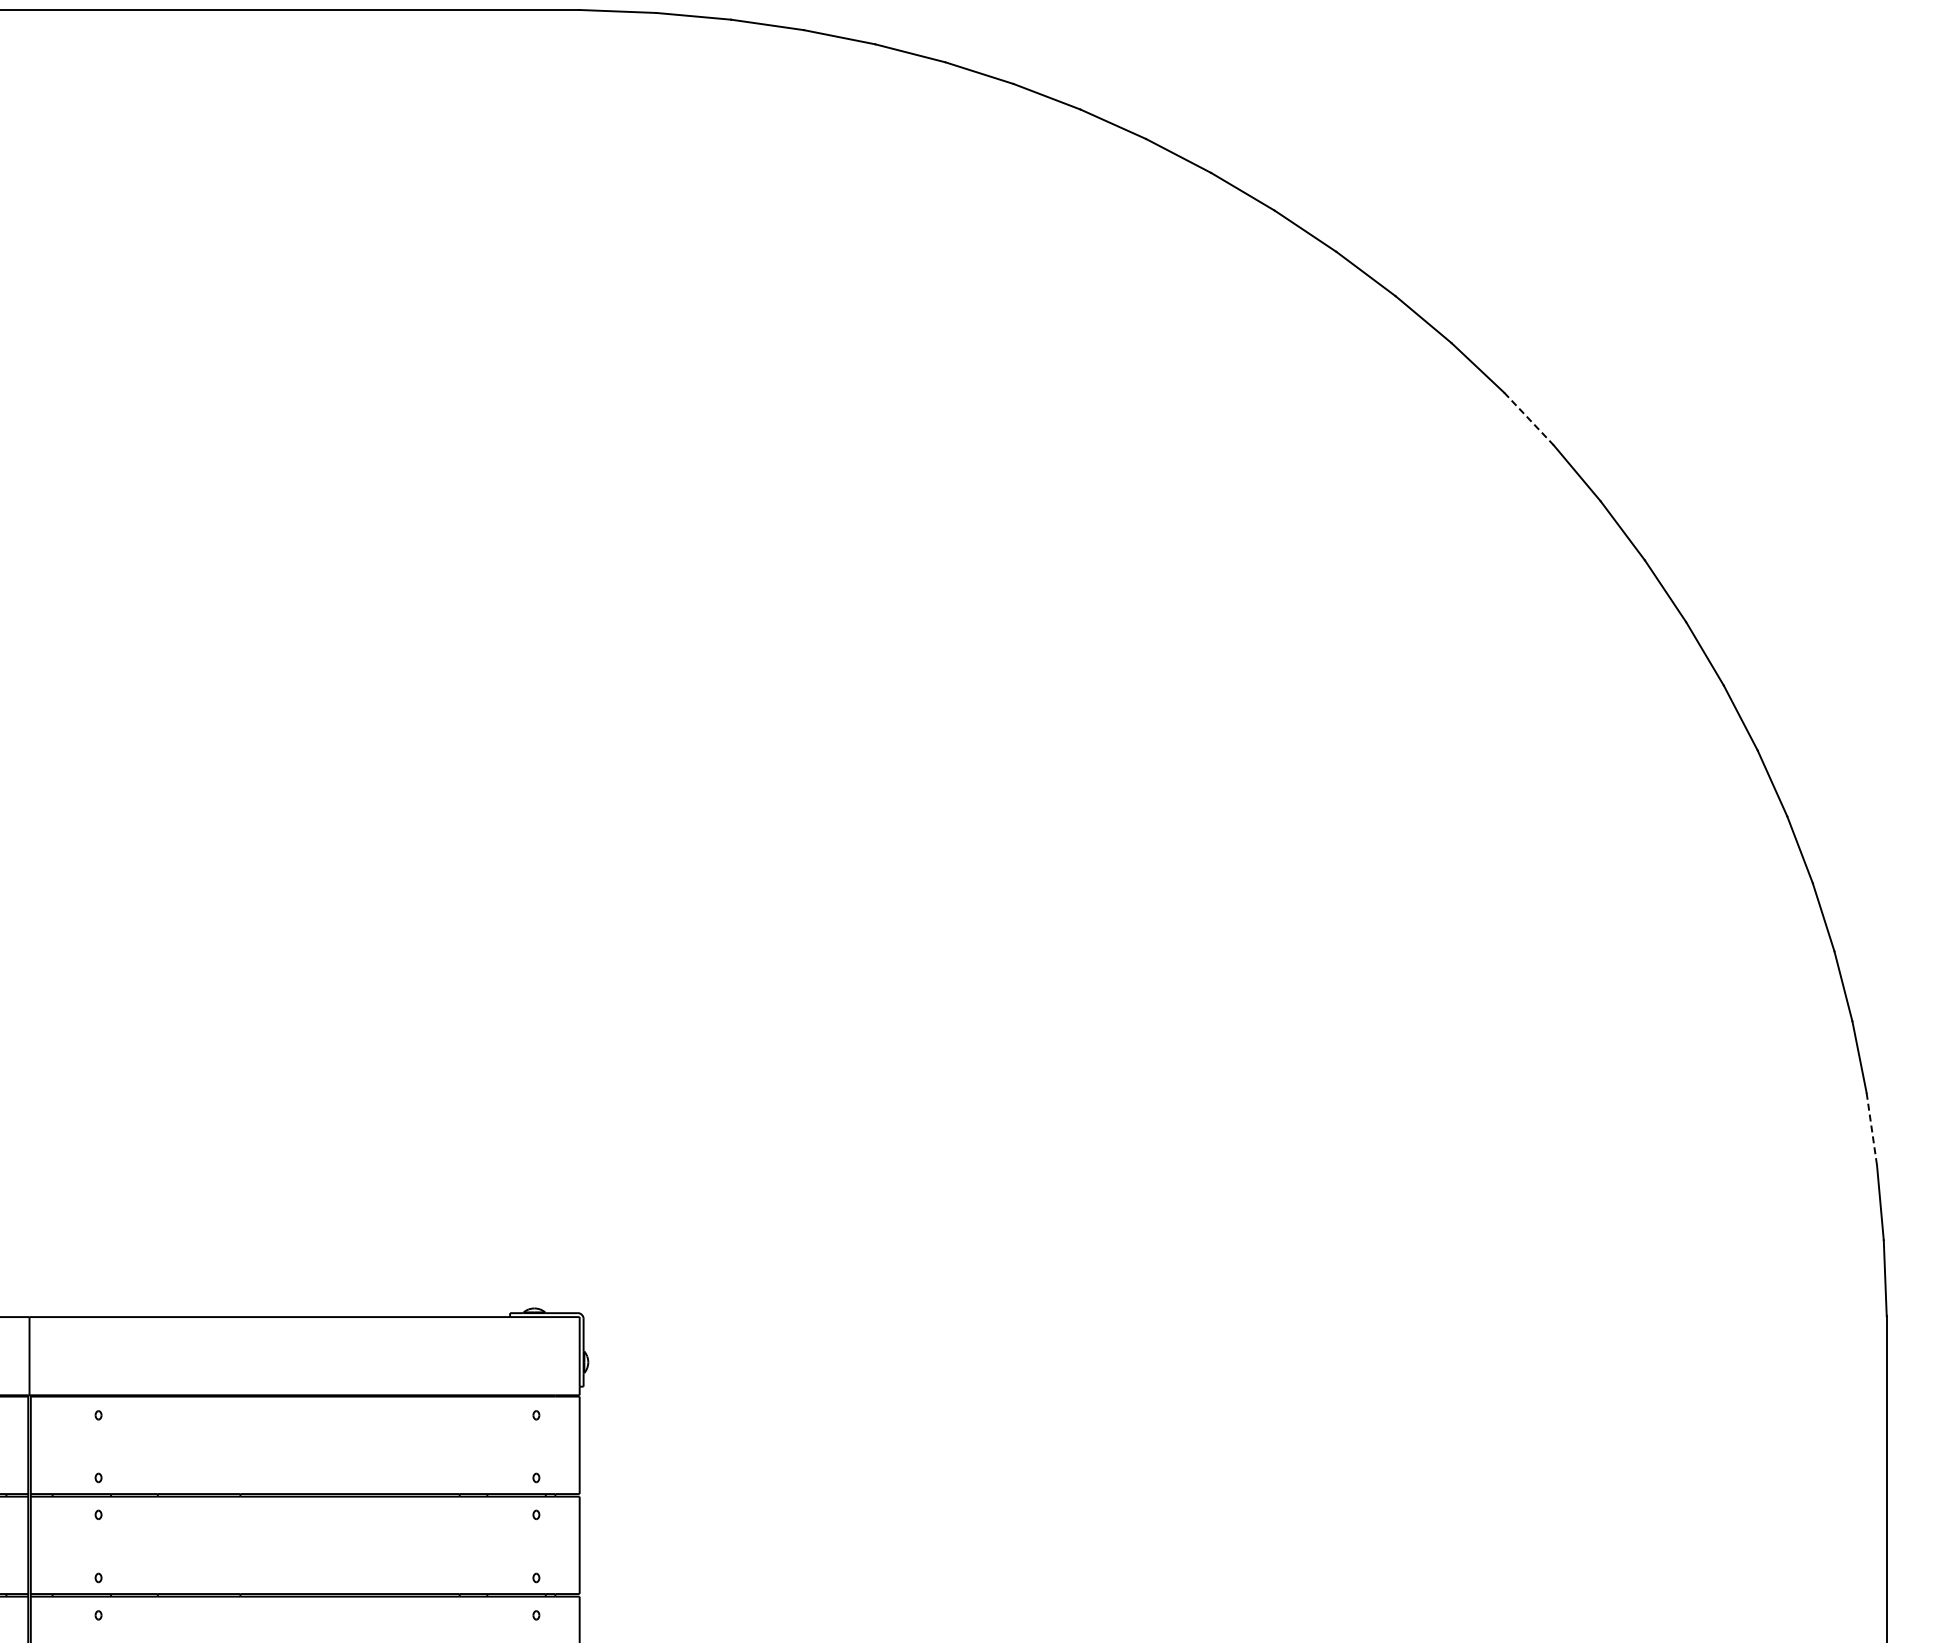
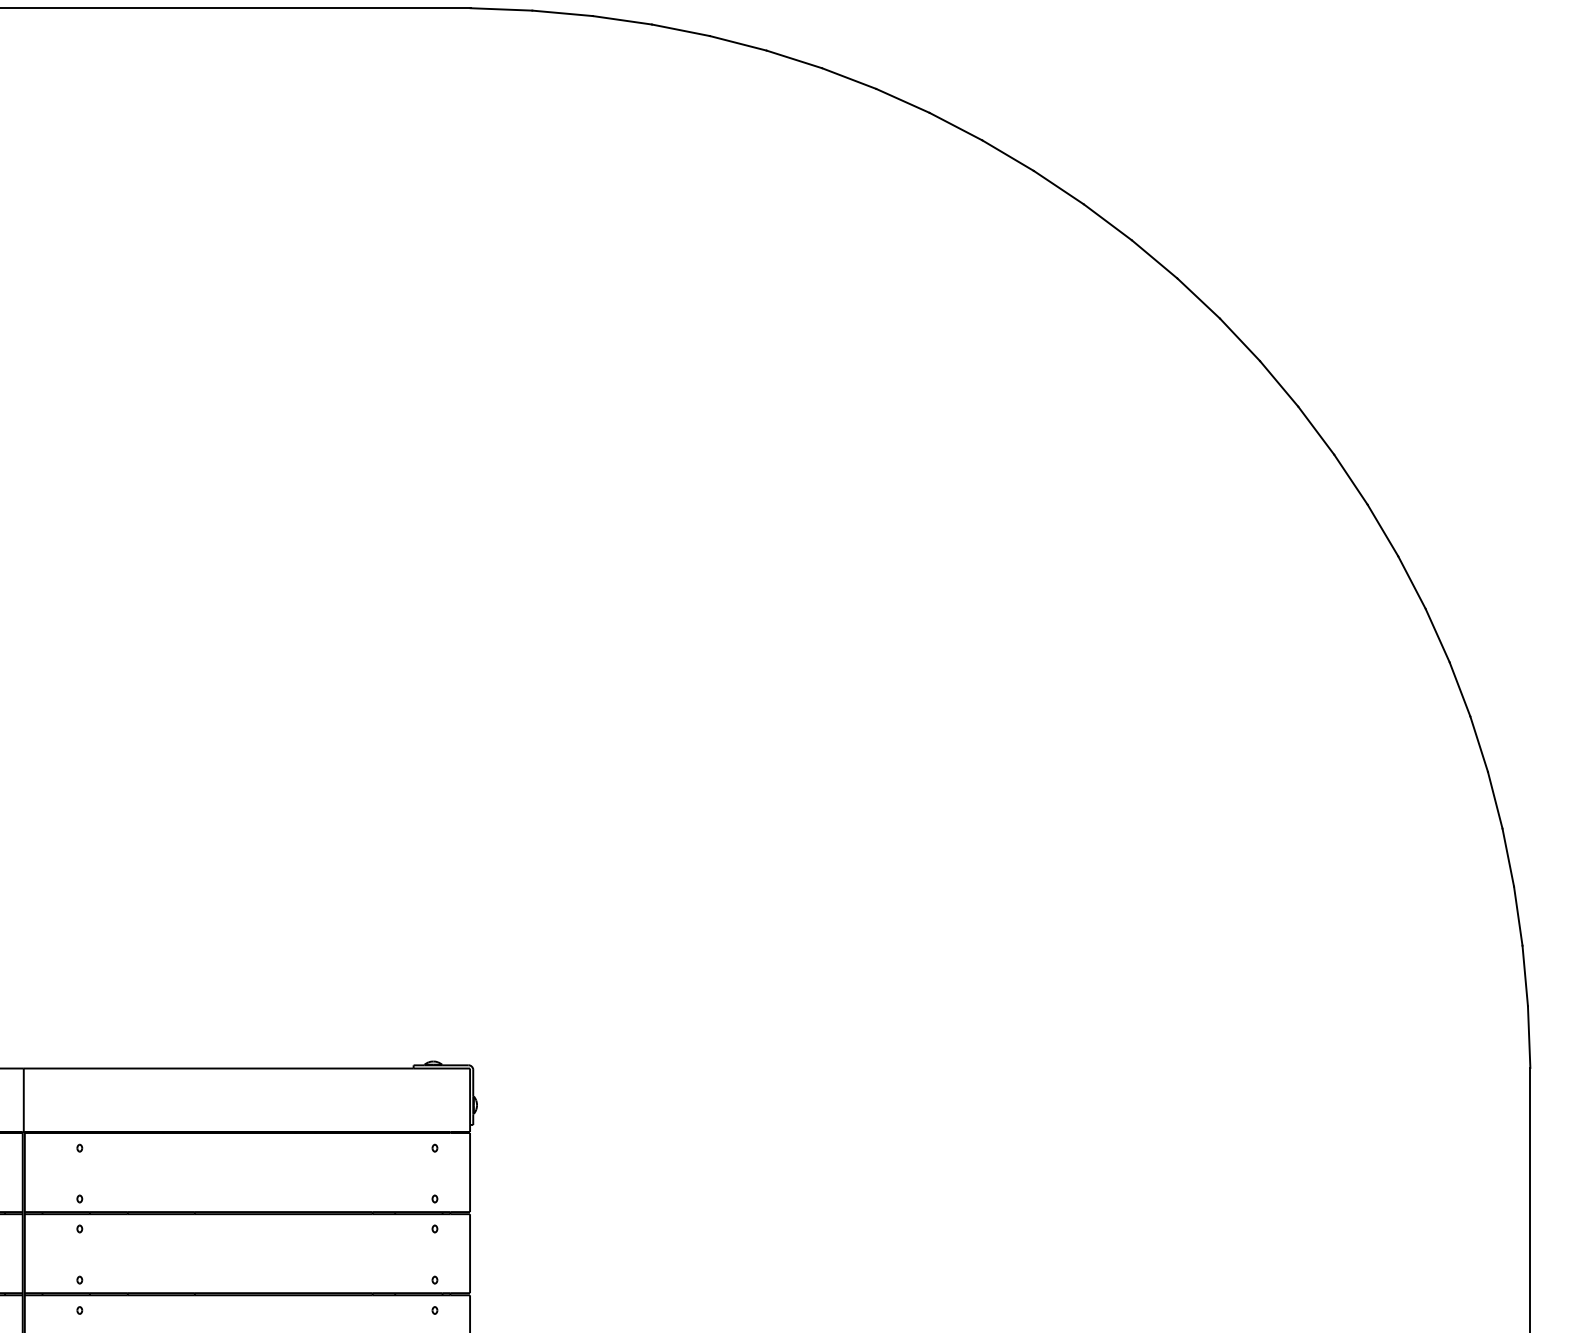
line: (1529, 419) -> (1240, 340), dashed -> solid
line: (1871, 1129) -> (1517, 916), dashed -> solid

